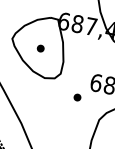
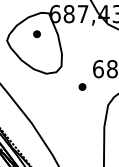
part: (40, 48) -> (36, 34), moved

